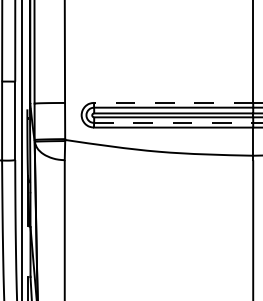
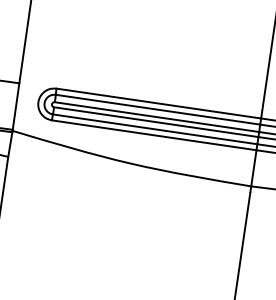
line: (173, 102) -> (158, 103), dashed -> solid
line: (173, 122) -> (155, 128), dashed -> solid

